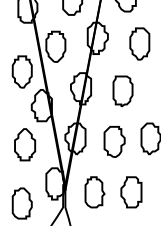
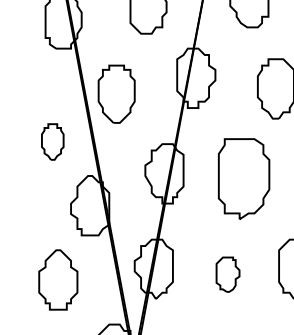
part: (21, 71) -> (51, 141), size x0.6
part: (122, 91) -> (243, 178), size x1.4
part: (114, 141) -> (227, 273), size x0.6

